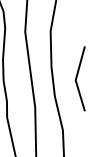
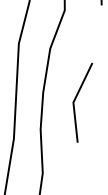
line: (77, 78) -> (76, 100), moved

